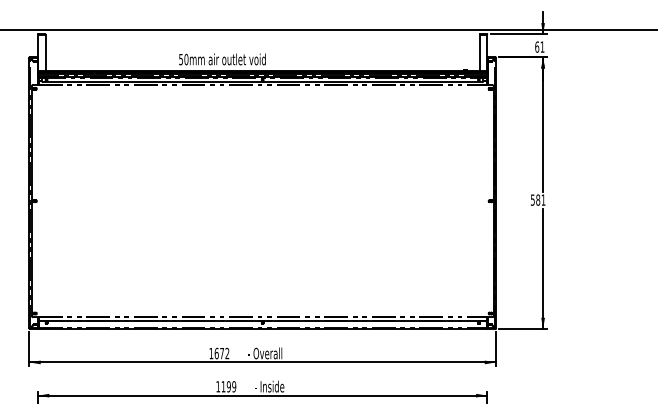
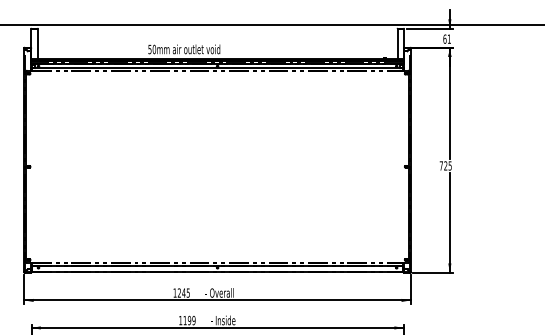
text: (537, 199) -> (445, 165), 581 -> 725
text: (221, 352) -> (183, 292), 1672 -> 1245

